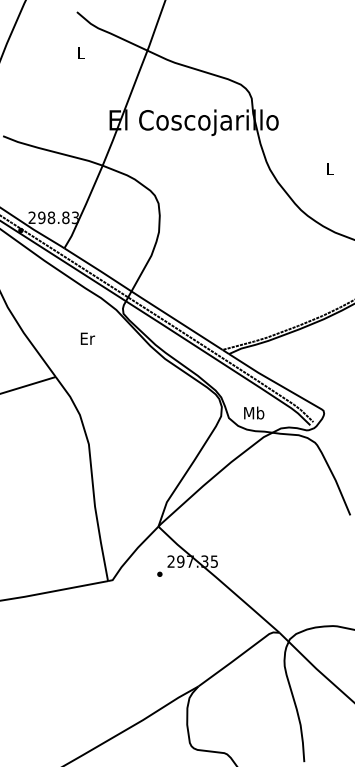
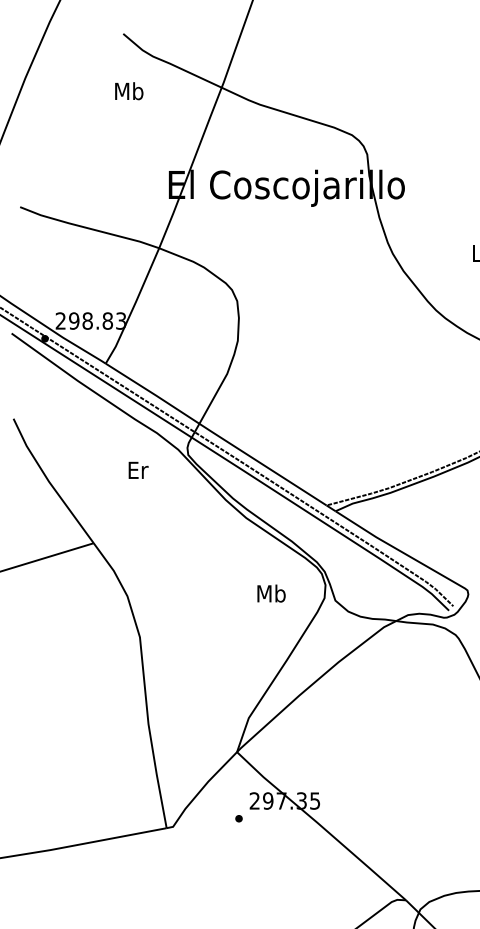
text: (81, 52) -> (129, 90), L -> Mb
text: (87, 338) -> (137, 469), moved
text: (254, 412) -> (271, 592), moved

